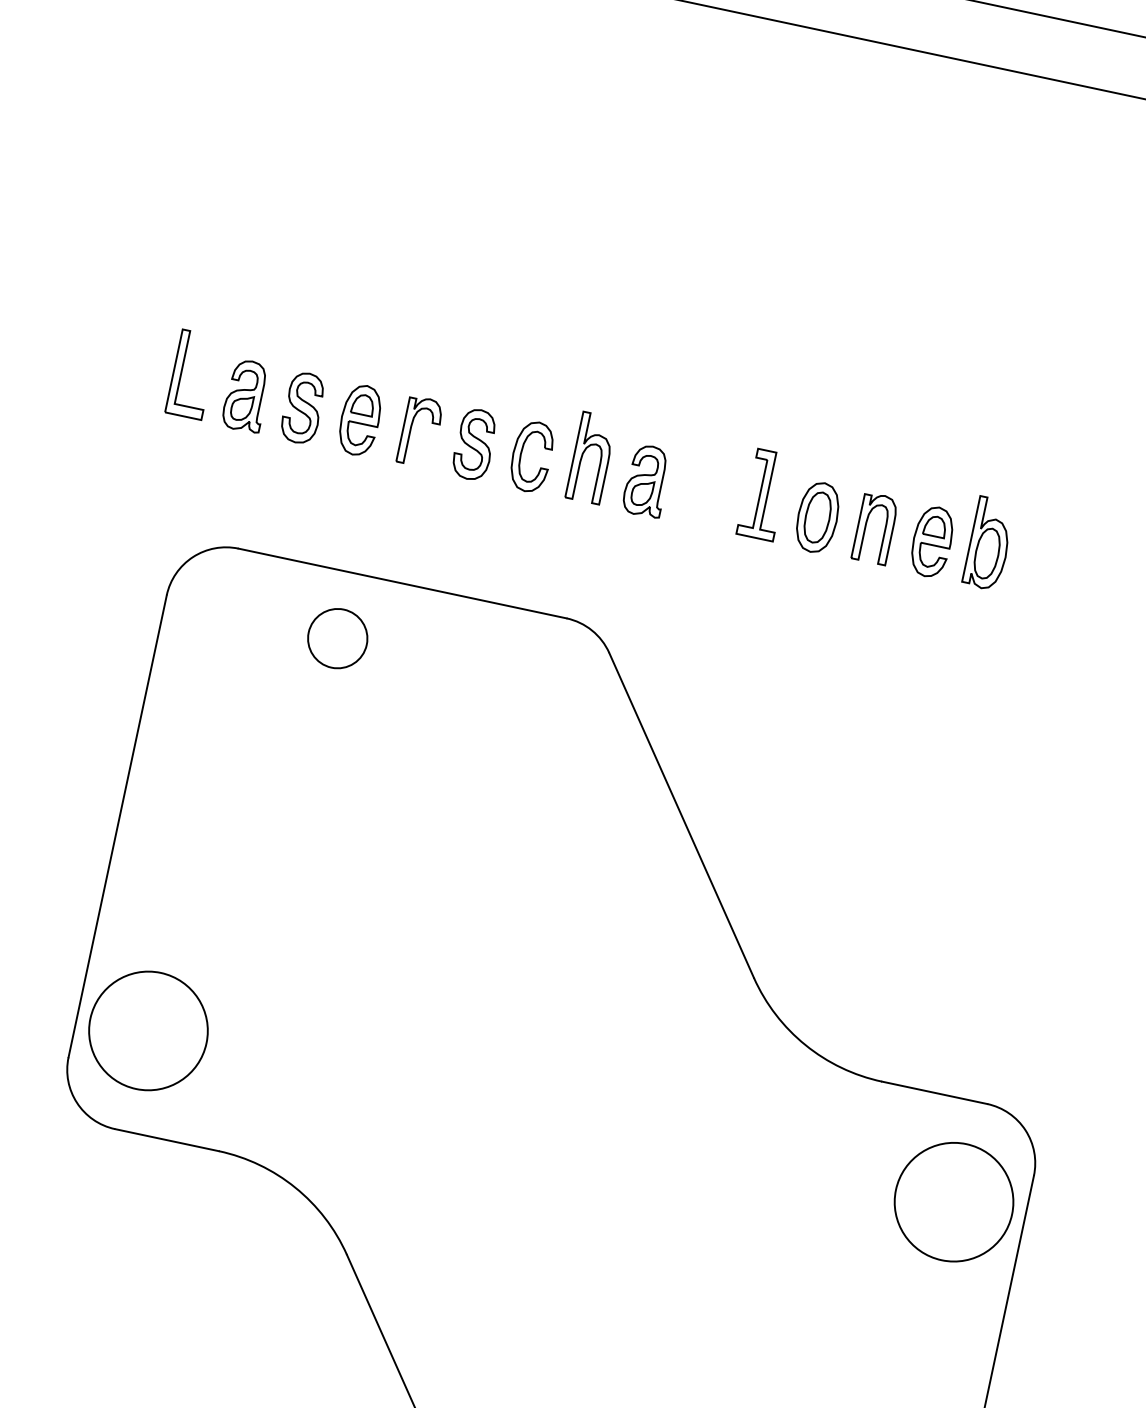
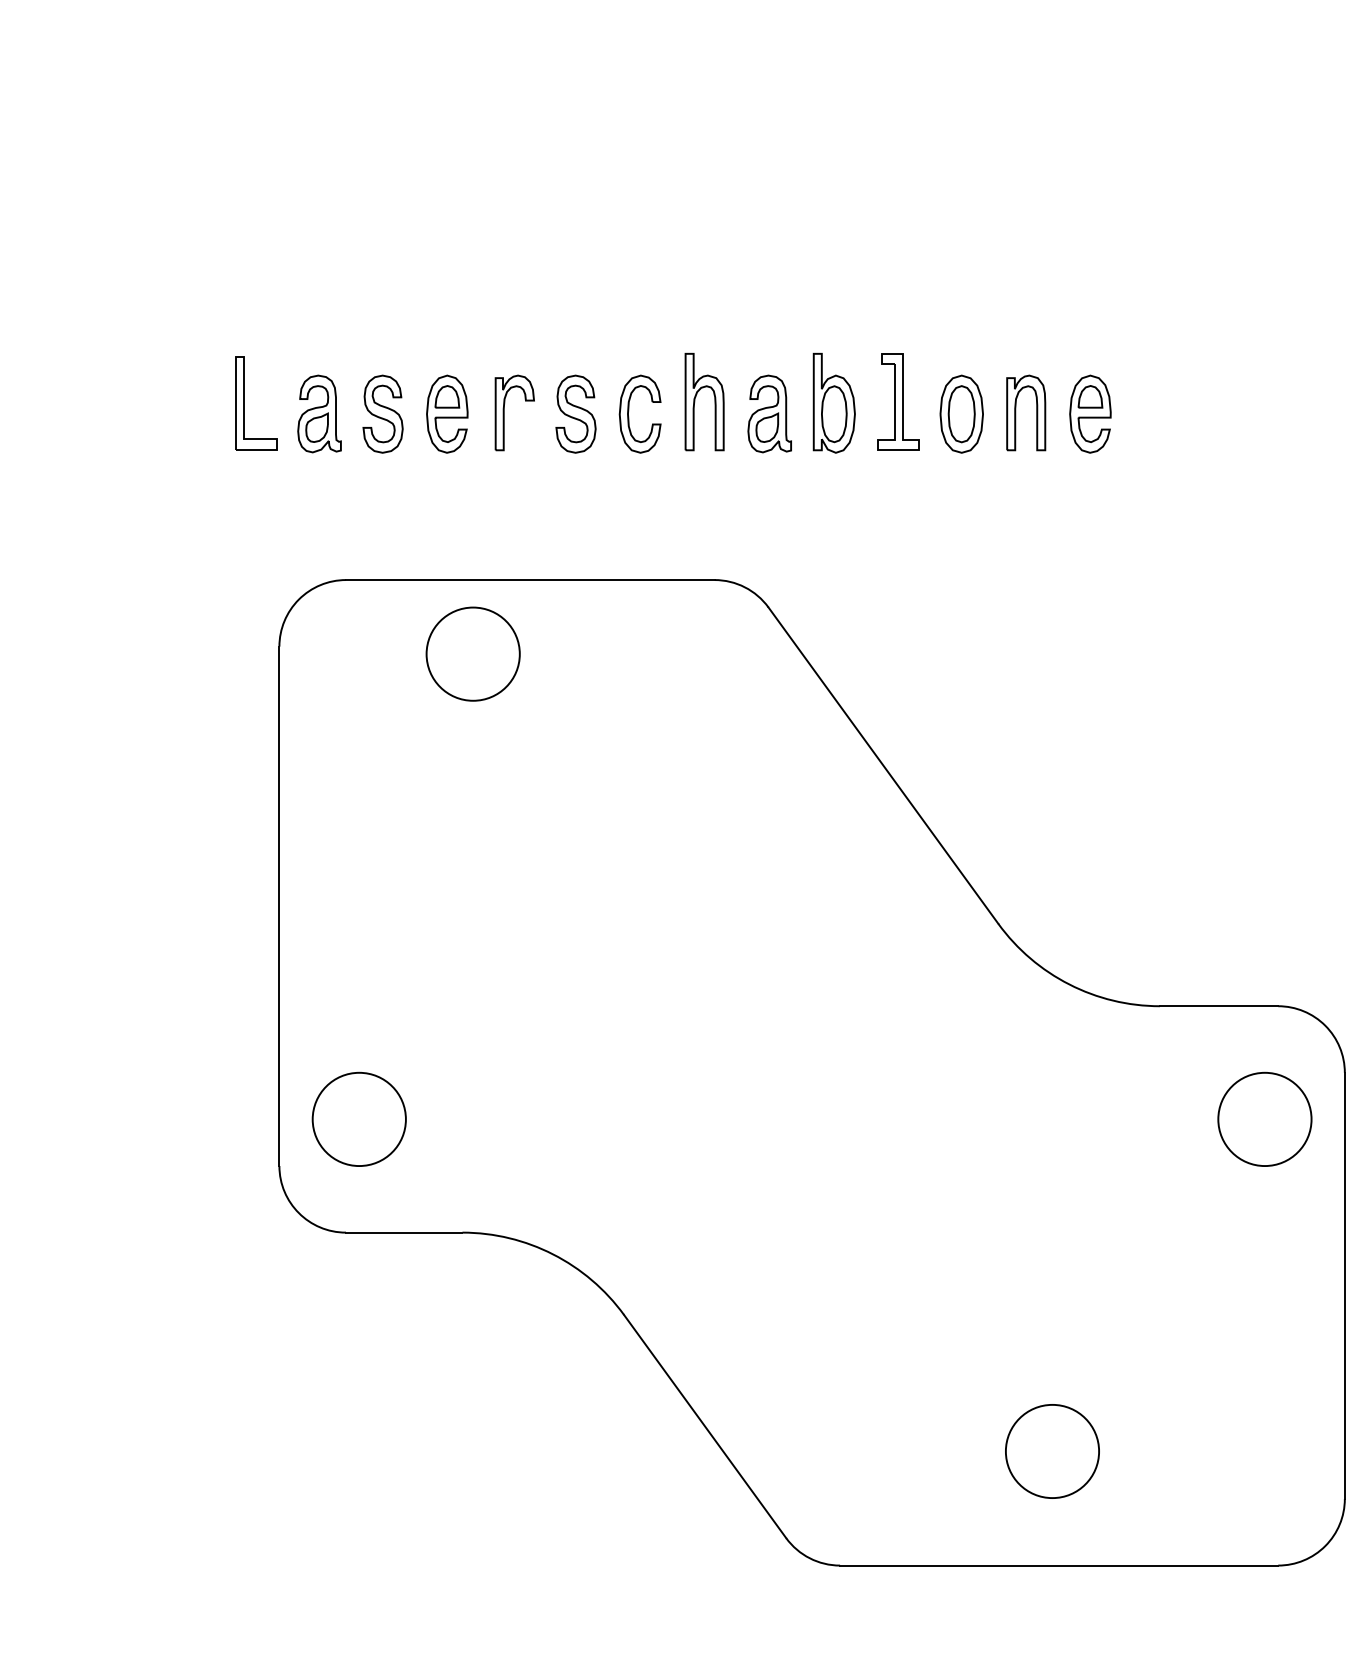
part: (988, 543) -> (833, 402), moved
circle: (337, 637) -> (472, 653), size x1.43
circle: (147, 1030) -> (358, 1119), size x0.71
circle: (953, 1202) -> (1264, 1119), size x0.71

